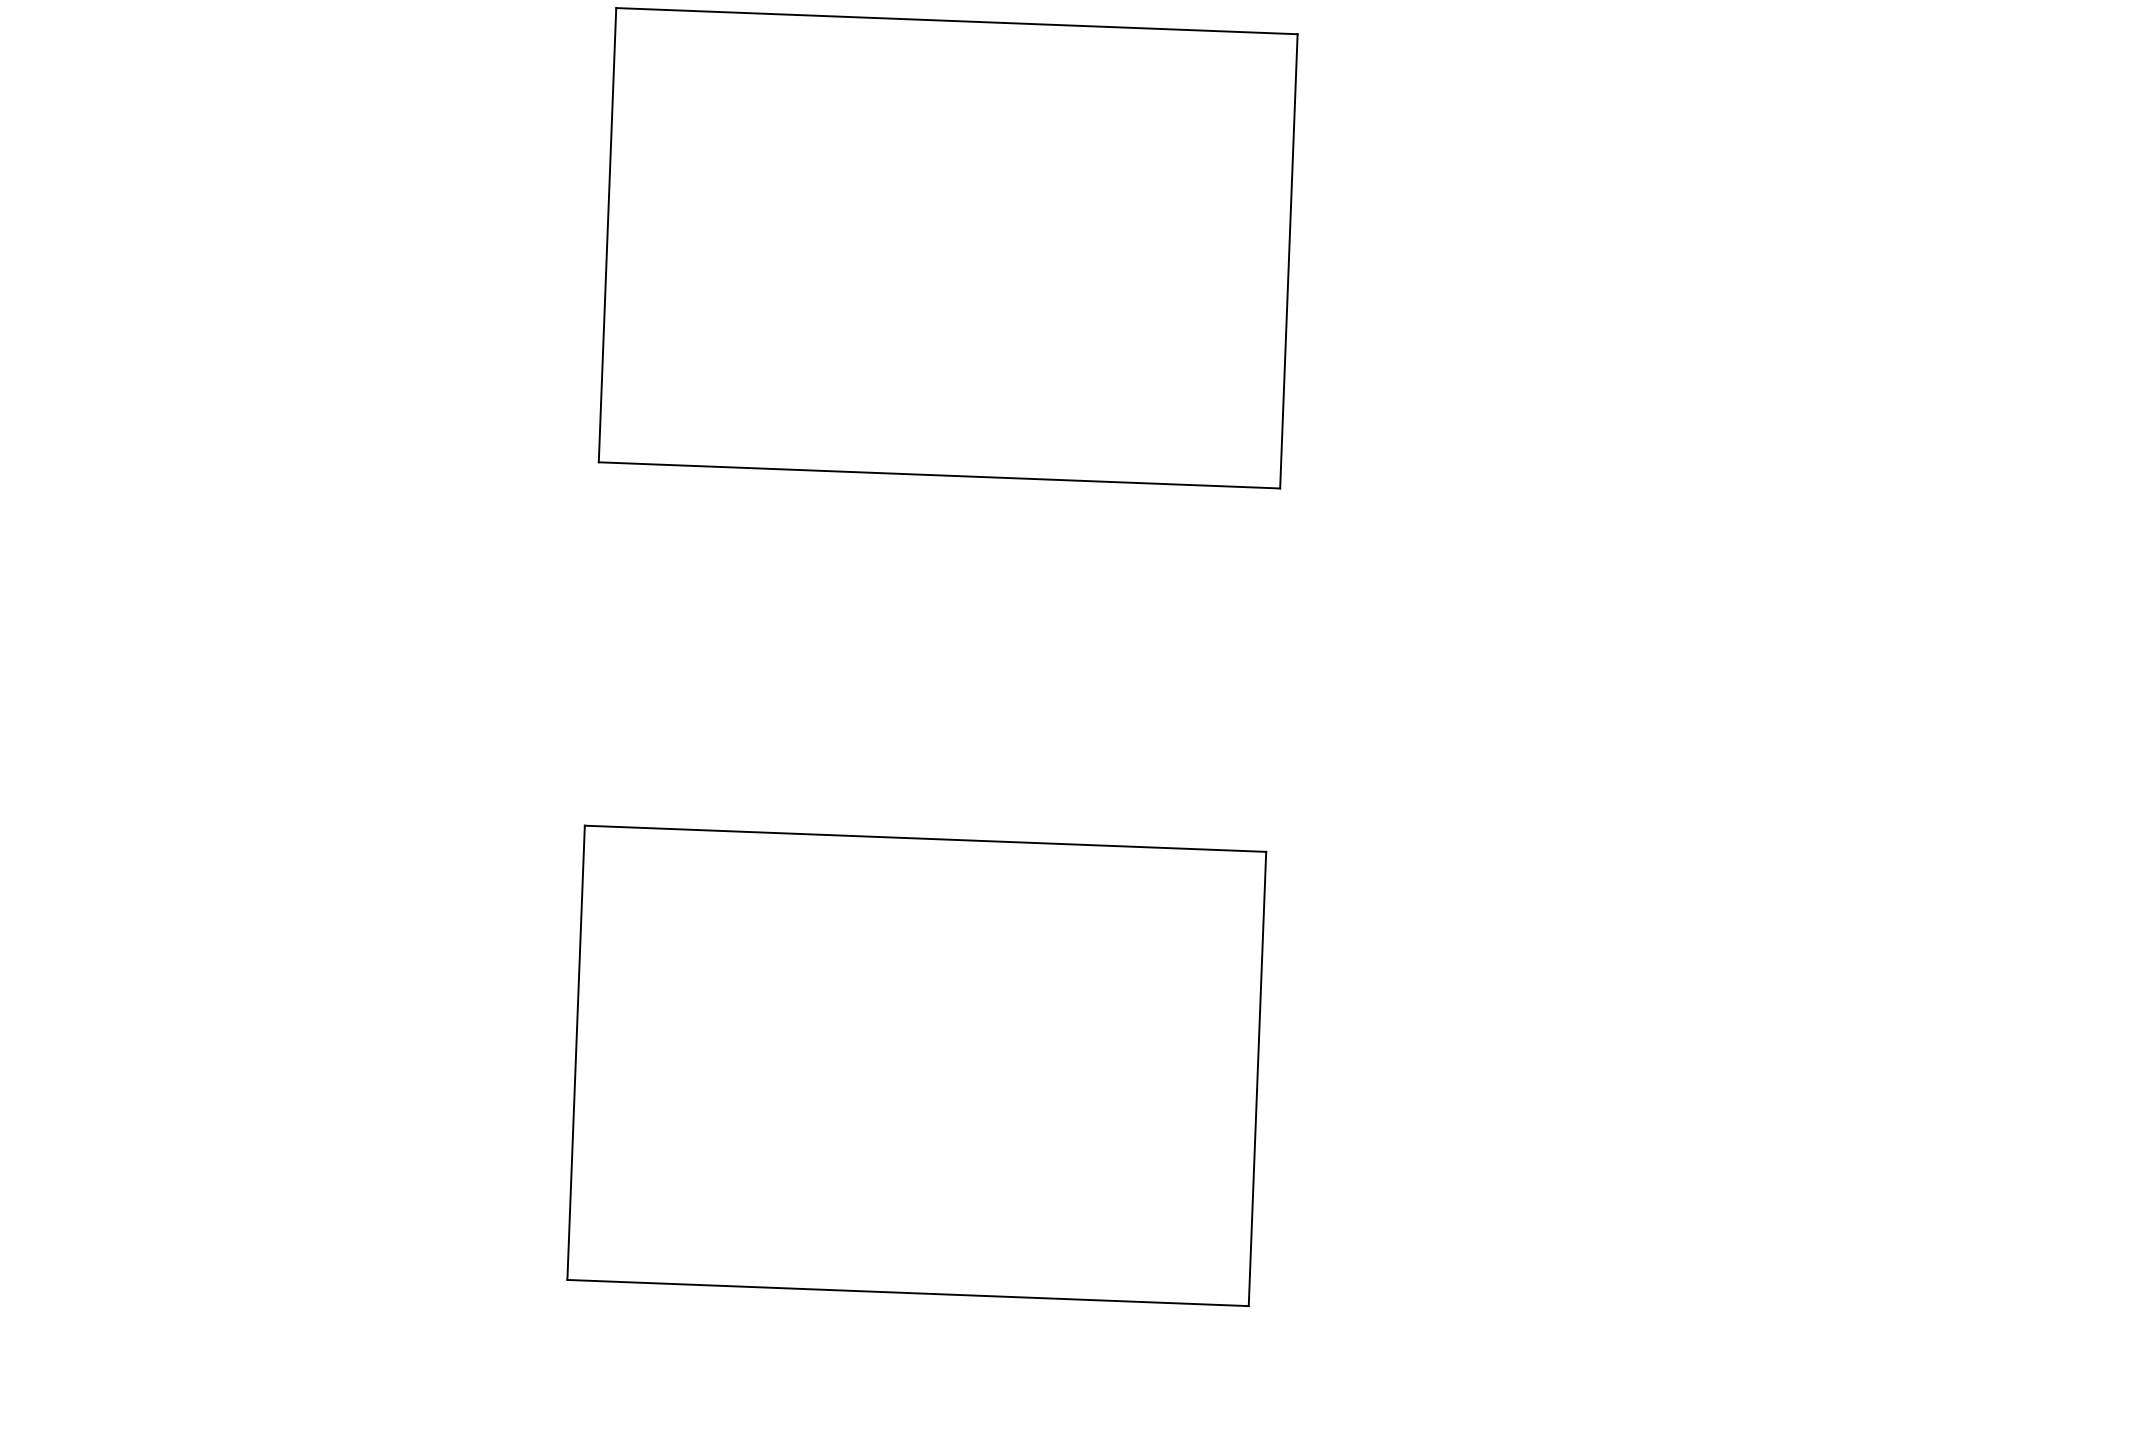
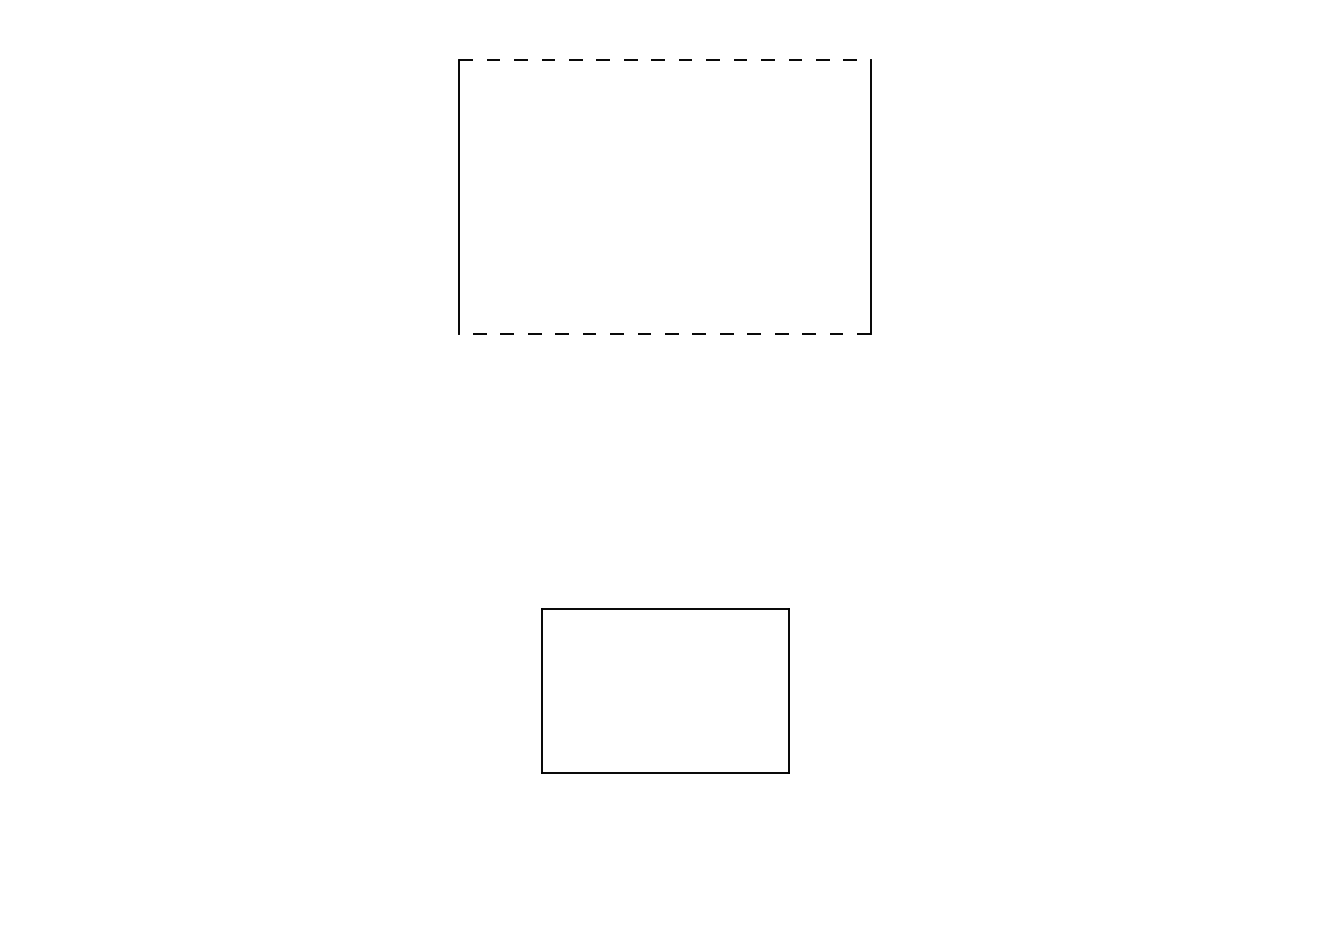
line: (957, 20) -> (665, 59), solid -> dashed
line: (940, 475) -> (665, 334), solid -> dashed
part: (916, 1065) -> (664, 690), size x0.6

